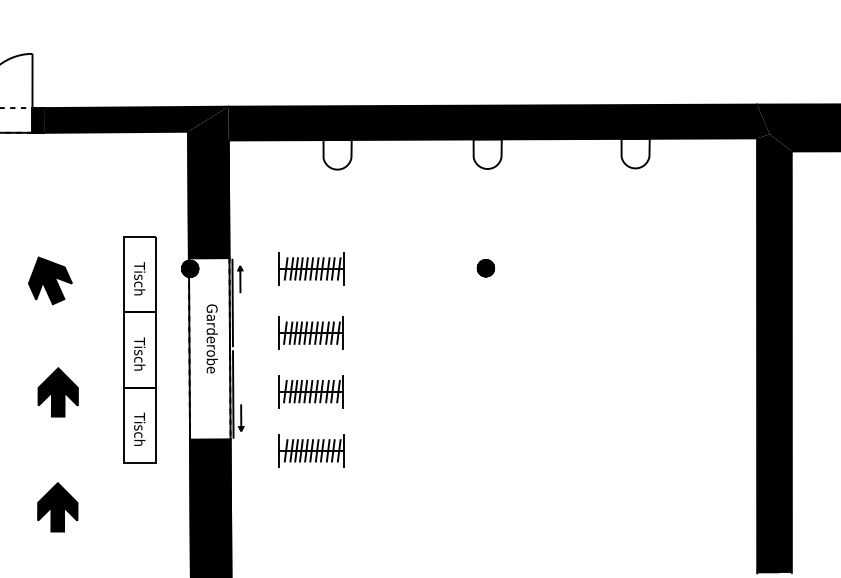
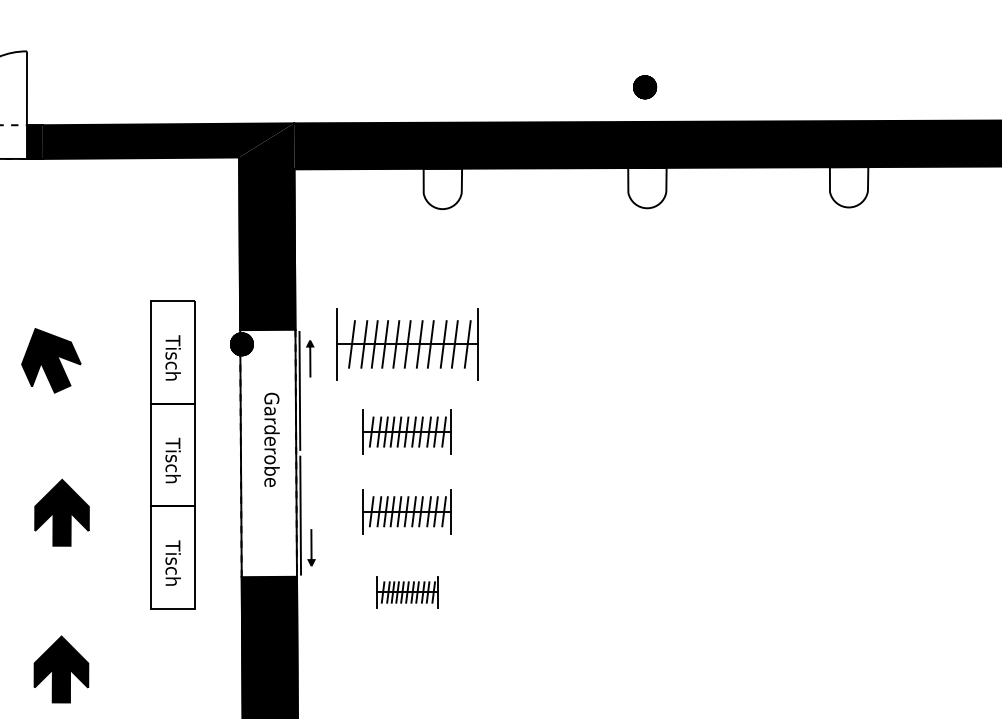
part: (311, 268) -> (407, 343), size x1.6
part: (485, 268) -> (644, 87), moved
part: (311, 450) -> (407, 591), size x0.7

